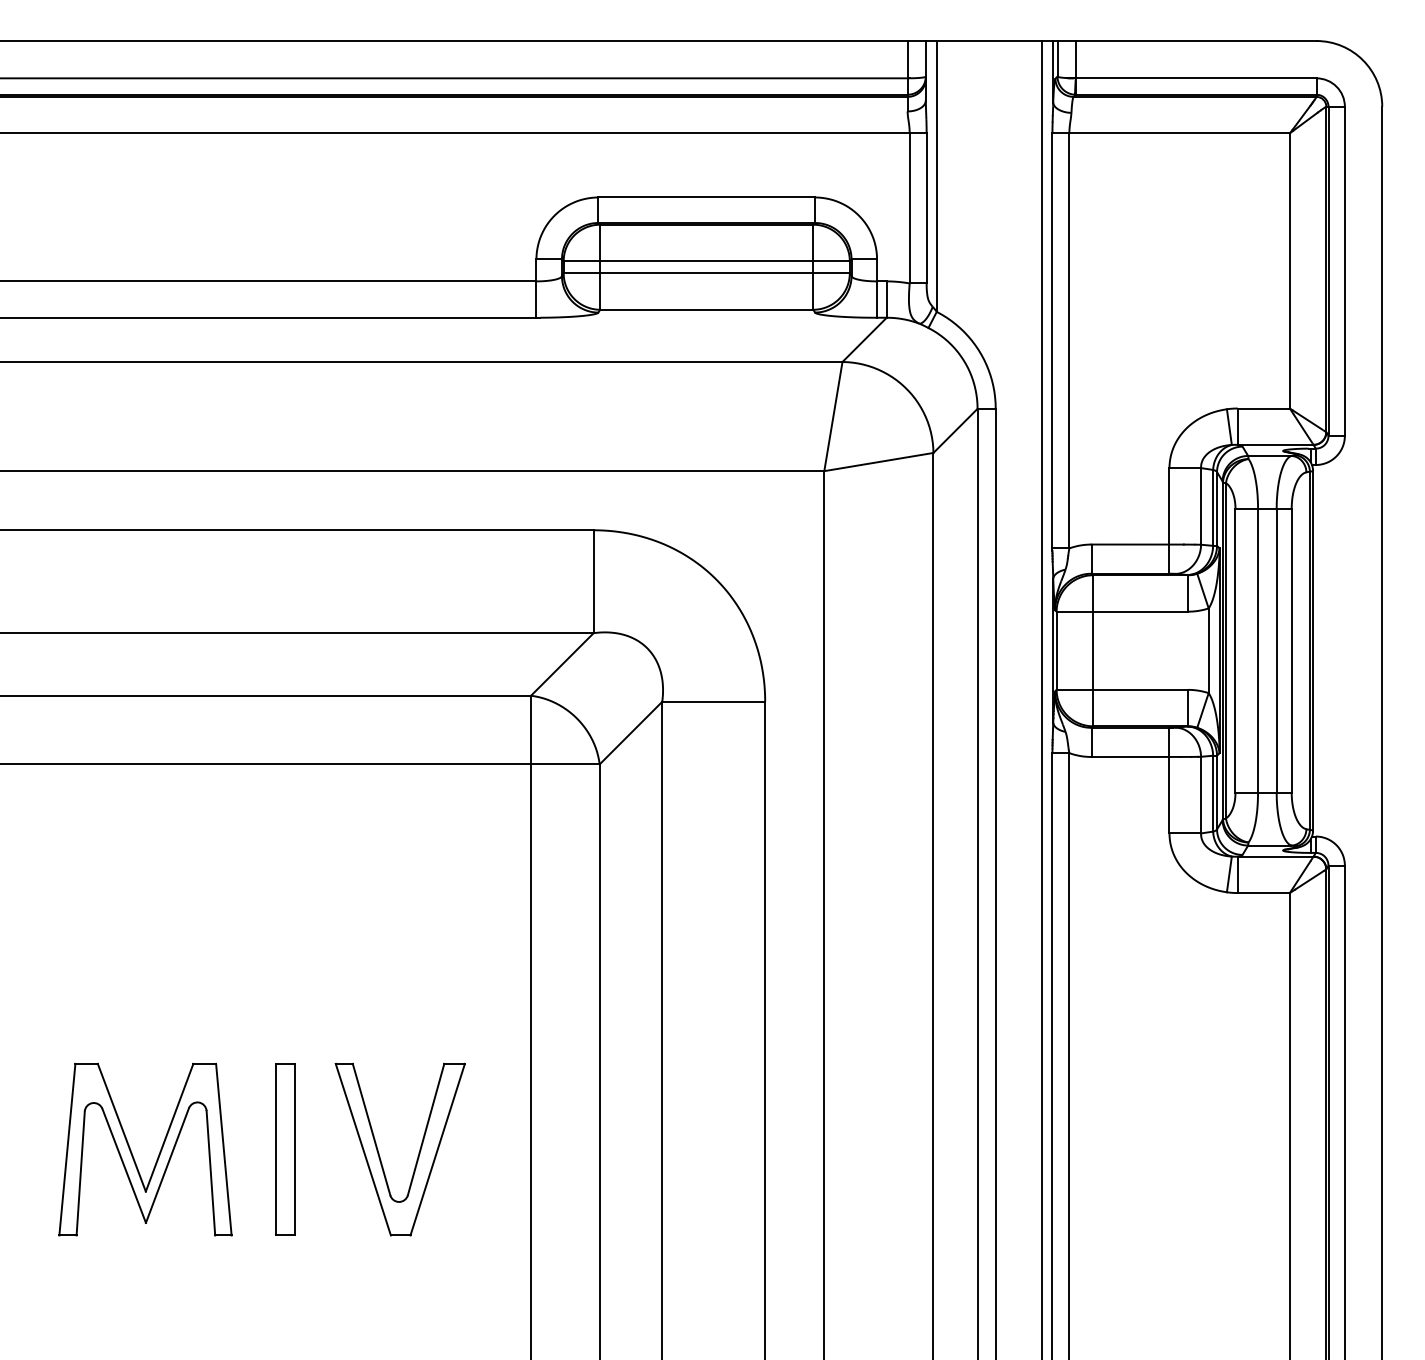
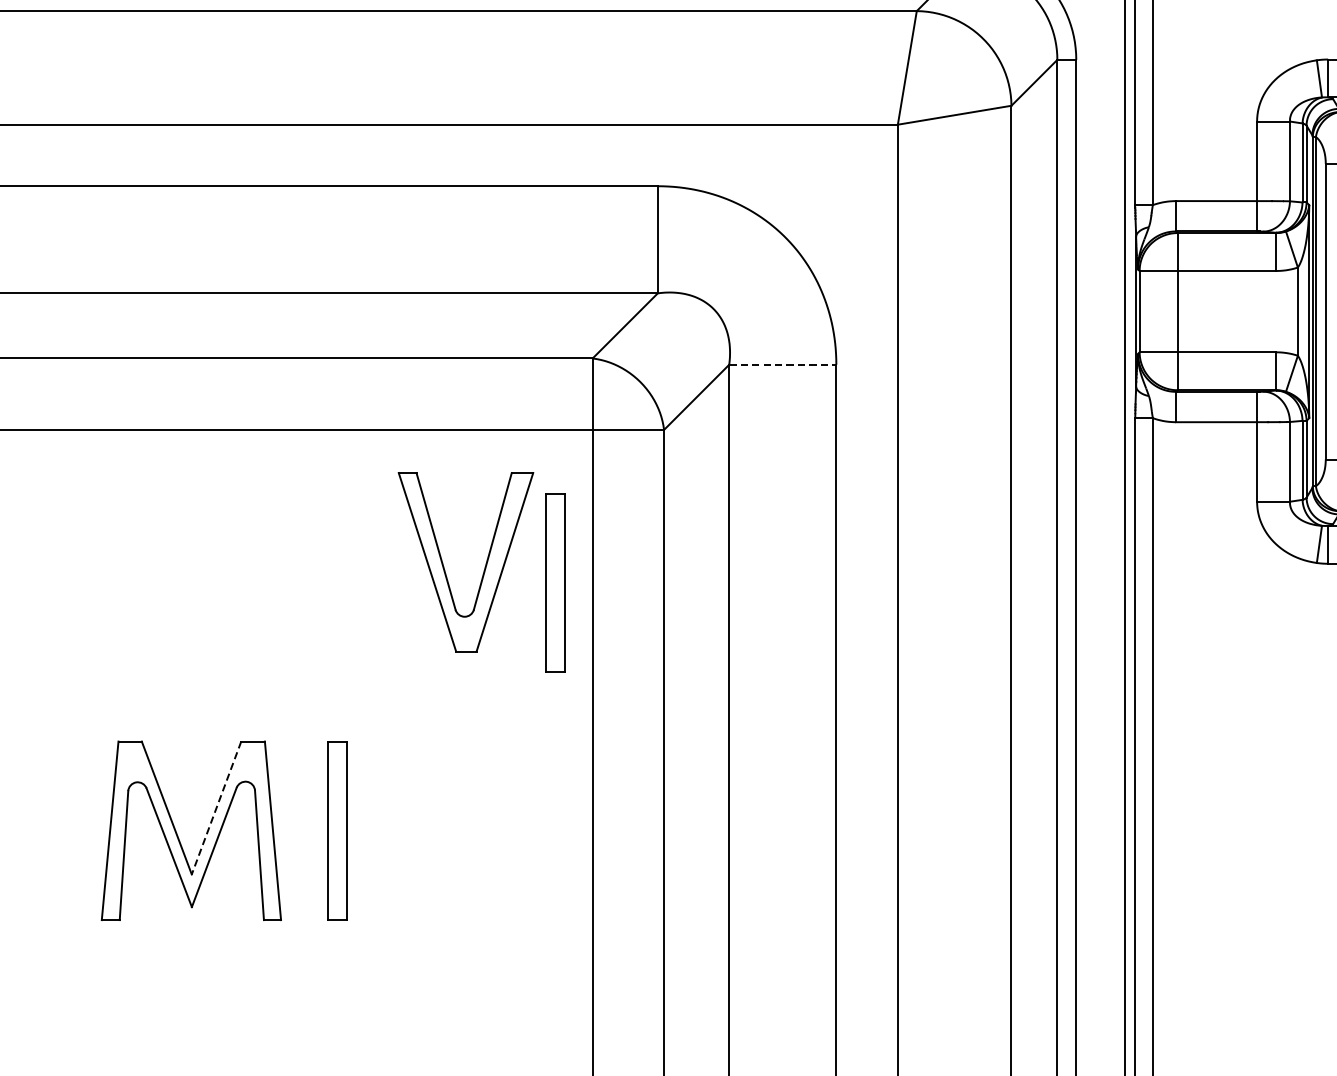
line: (714, 701) -> (783, 364), solid -> dashed
part: (495, 911) -> (555, 582), added
line: (169, 1128) -> (216, 808), solid -> dashed
part: (418, 1152) -> (484, 565), moved

